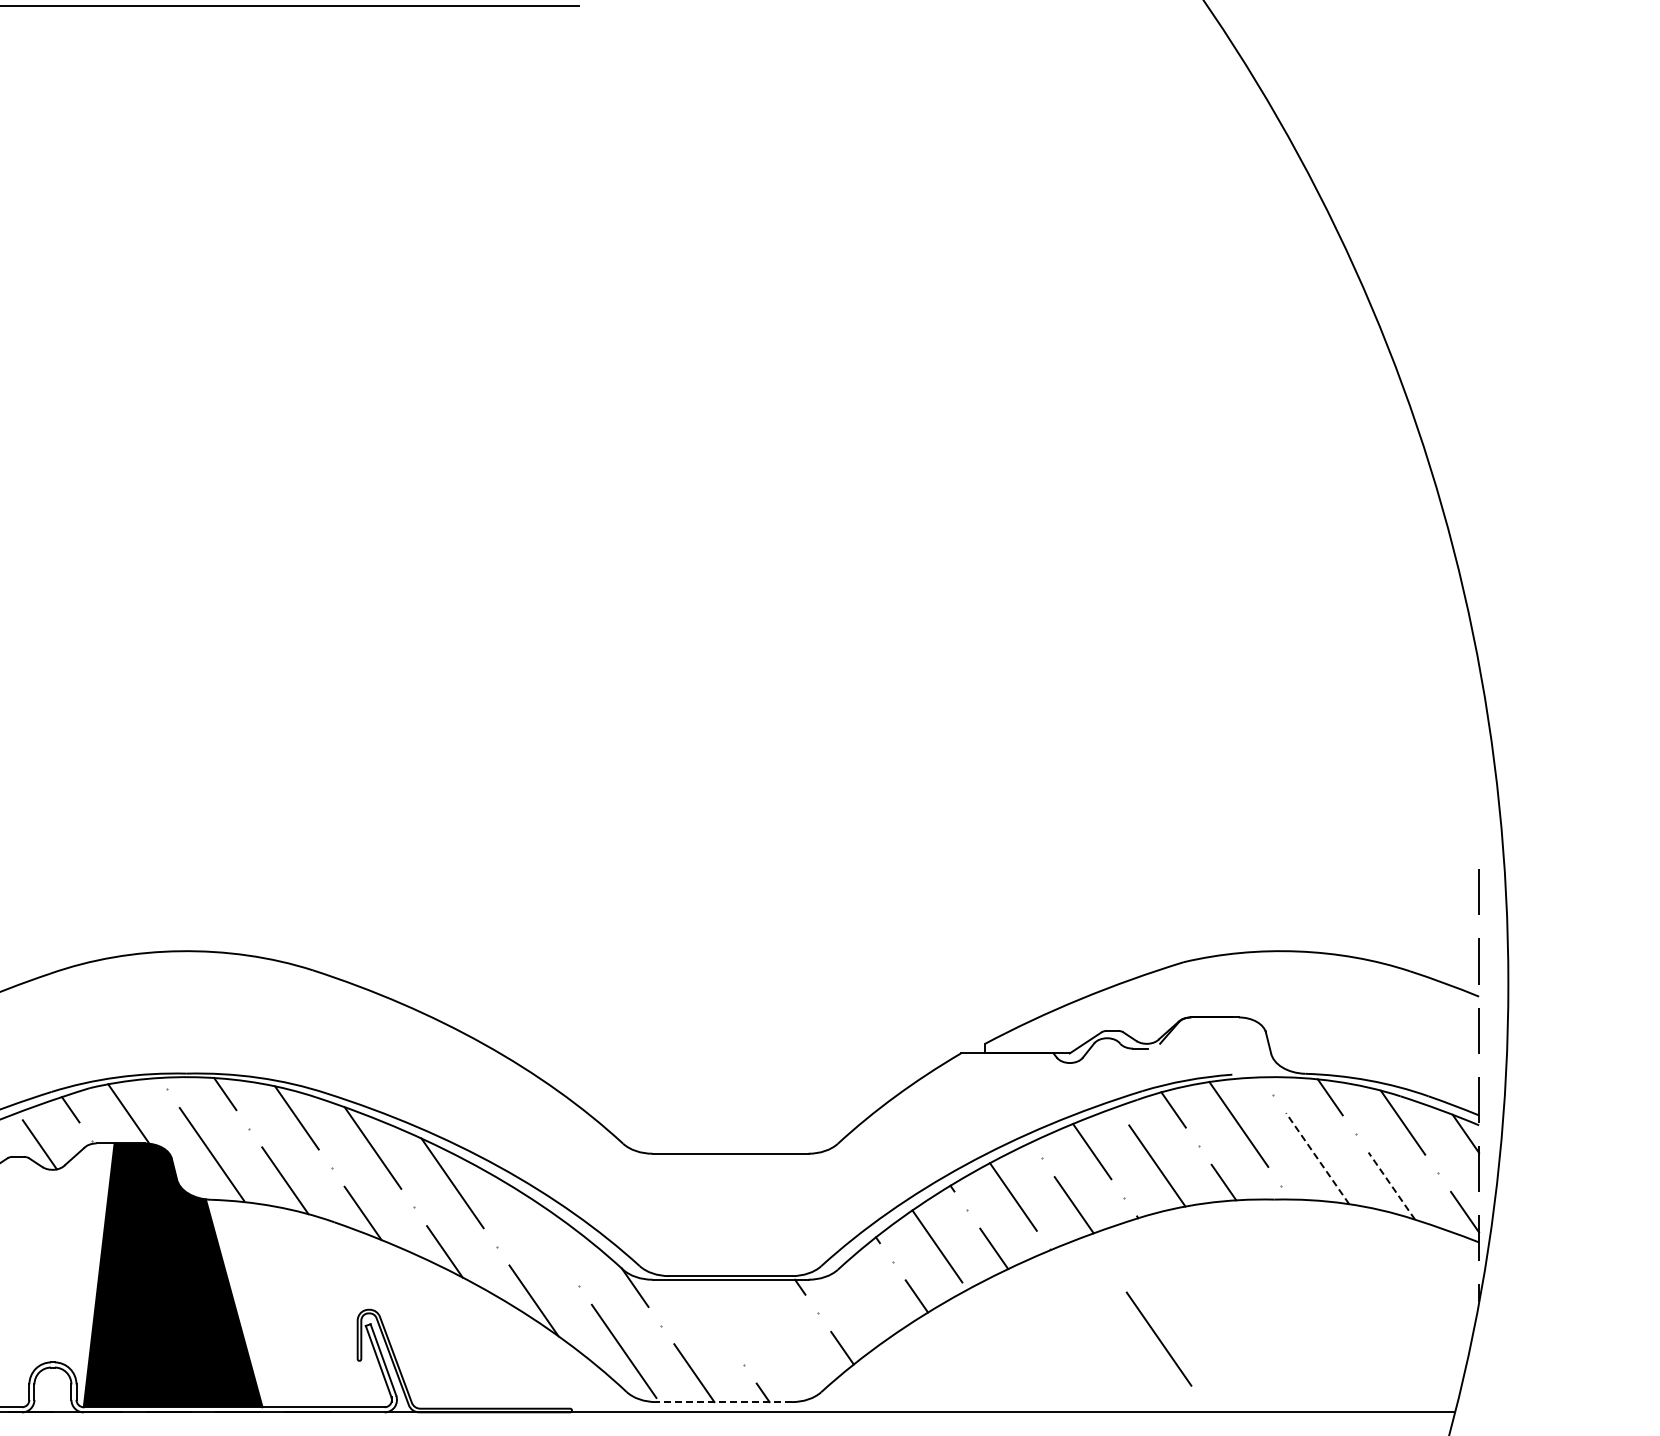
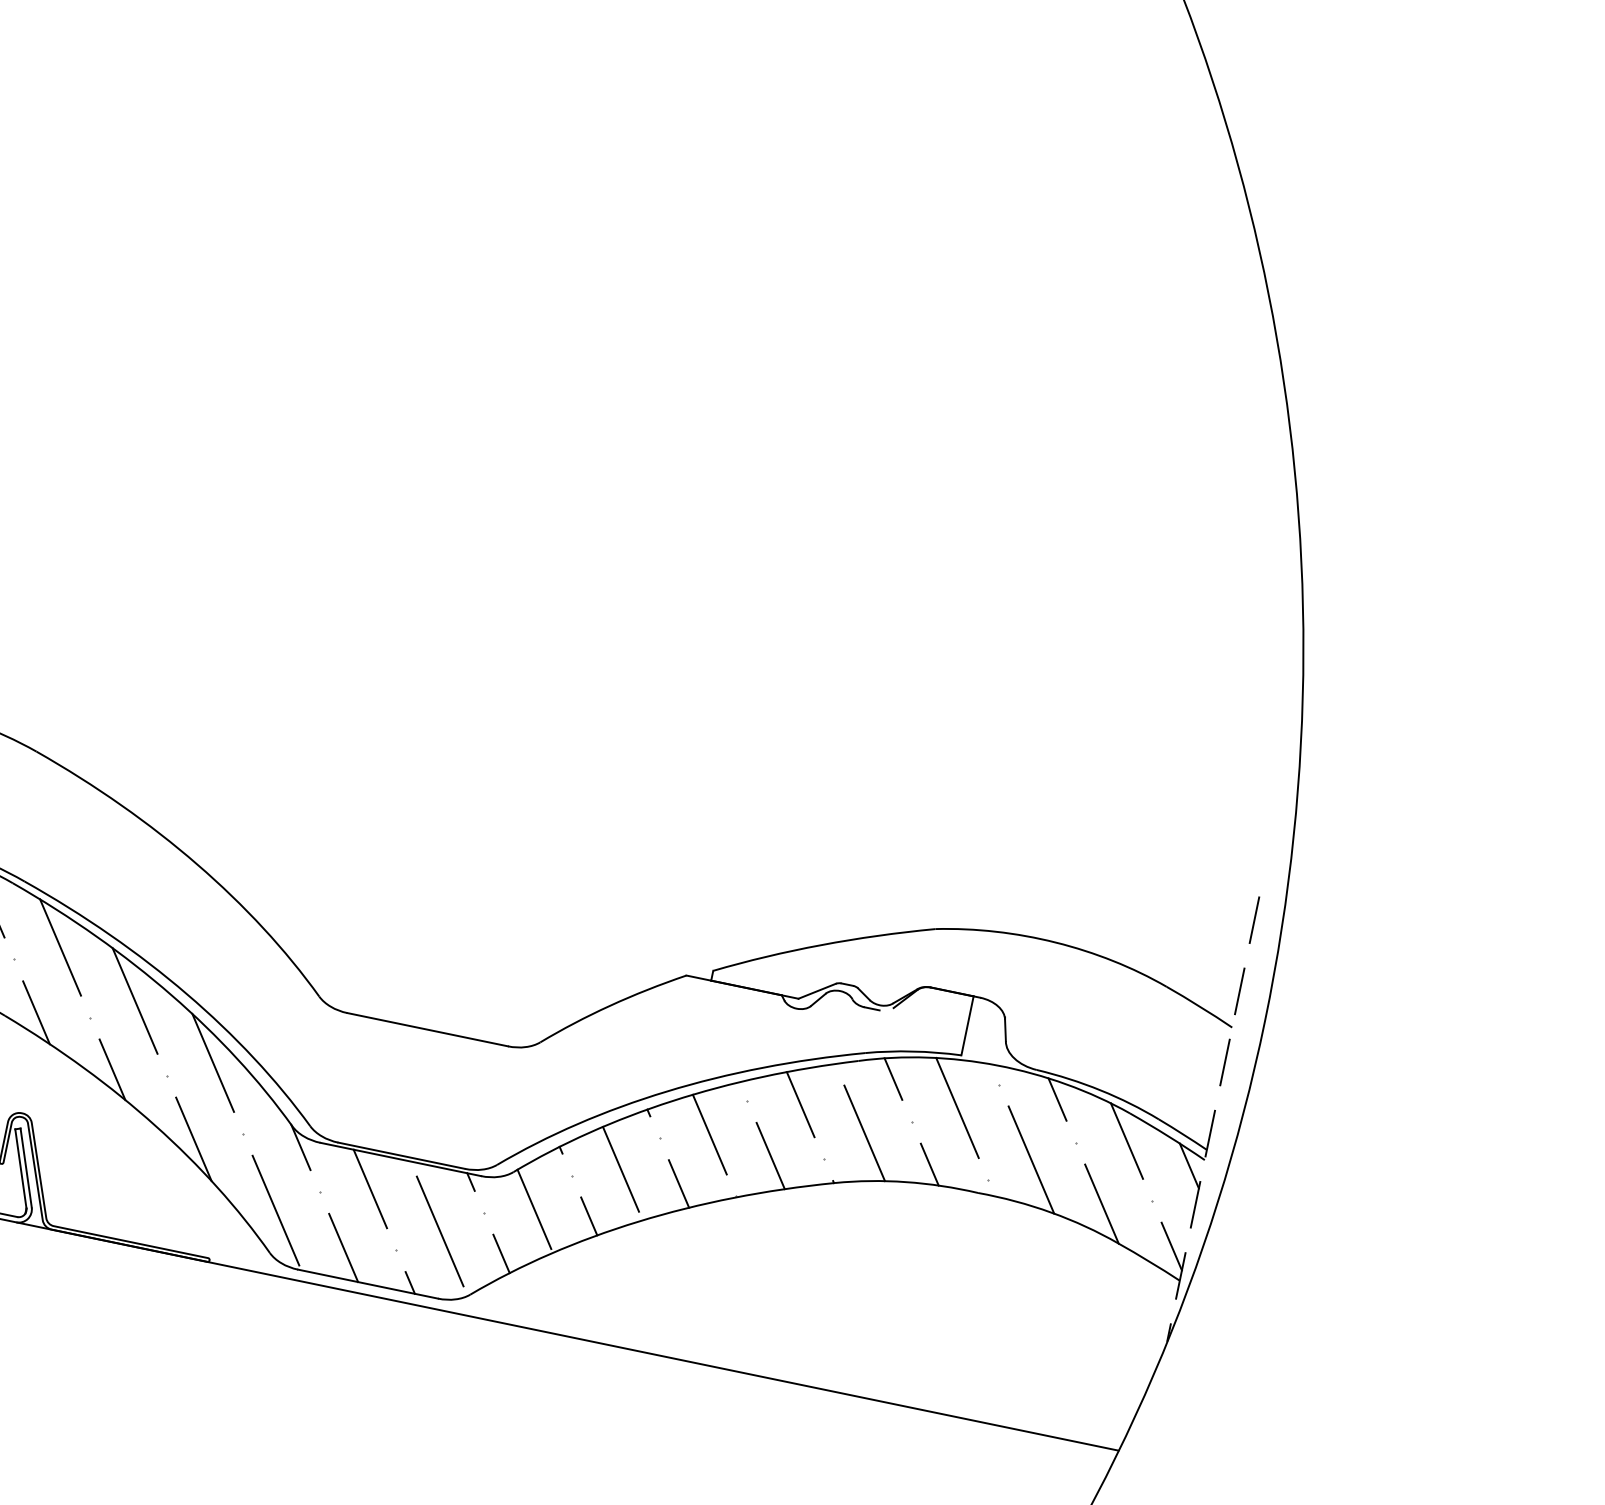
line: (1232, 1045) -> (967, 1025), added
line: (1317, 1158) -> (1031, 1159), dashed -> solid
line: (1391, 1186) -> (1101, 1204), dashed -> solid
line: (537, 1225) -> (213, 1062), added
line: (864, 1300) -> (534, 1209), added
line: (707, 1312) -> (370, 1188), added
line: (1158, 1338) -> (439, 1230), moved
line: (724, 1402) -> (368, 1284), dashed -> solid

